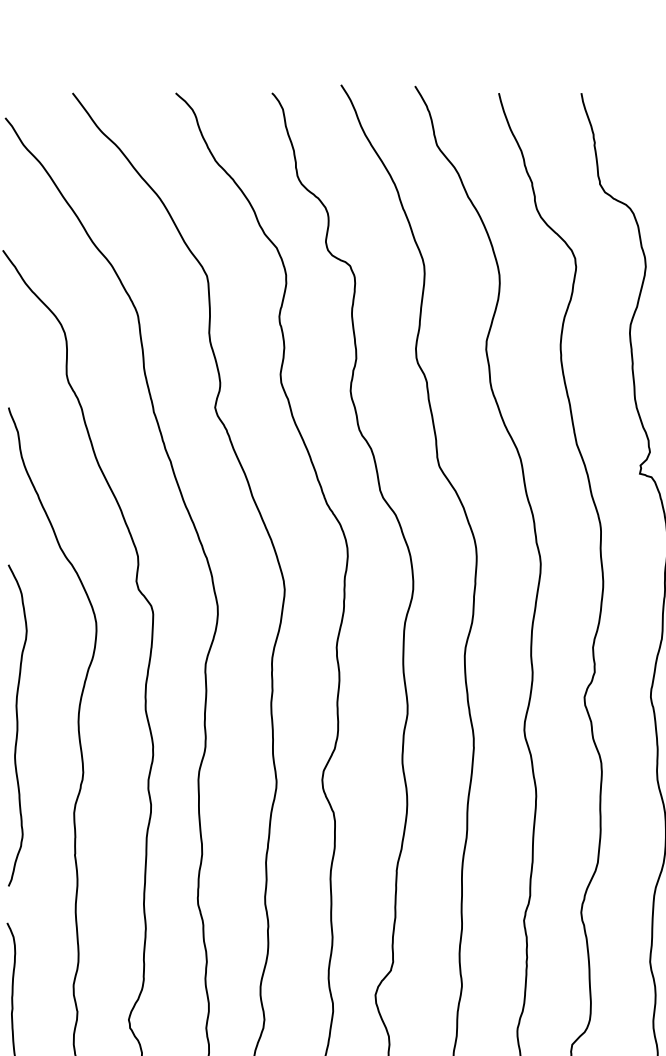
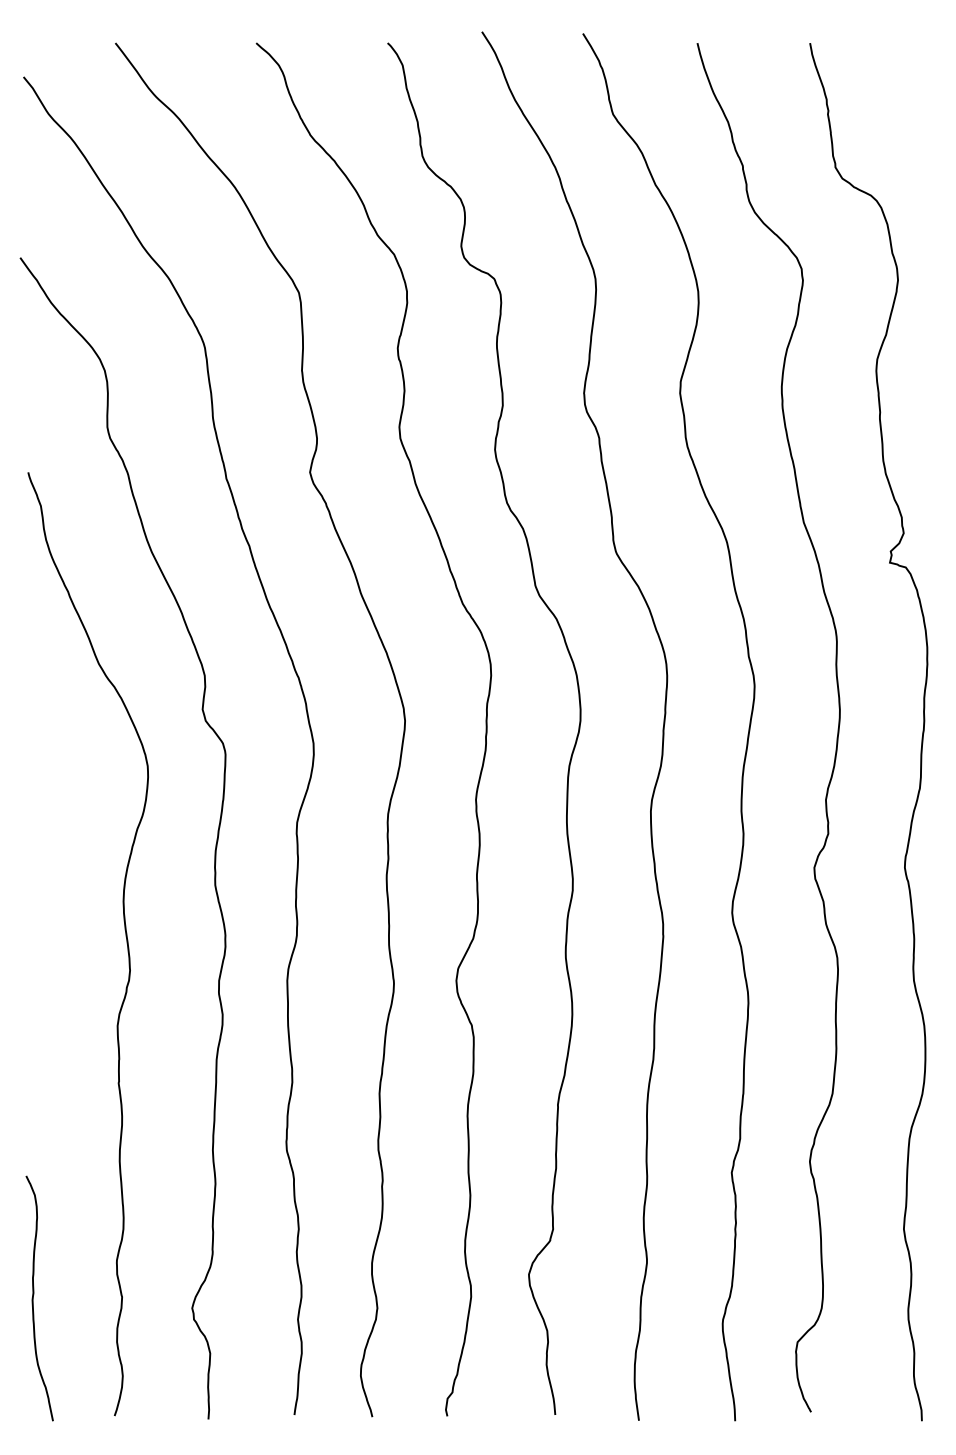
curve: (17, 725) -> (40, 906), removed

